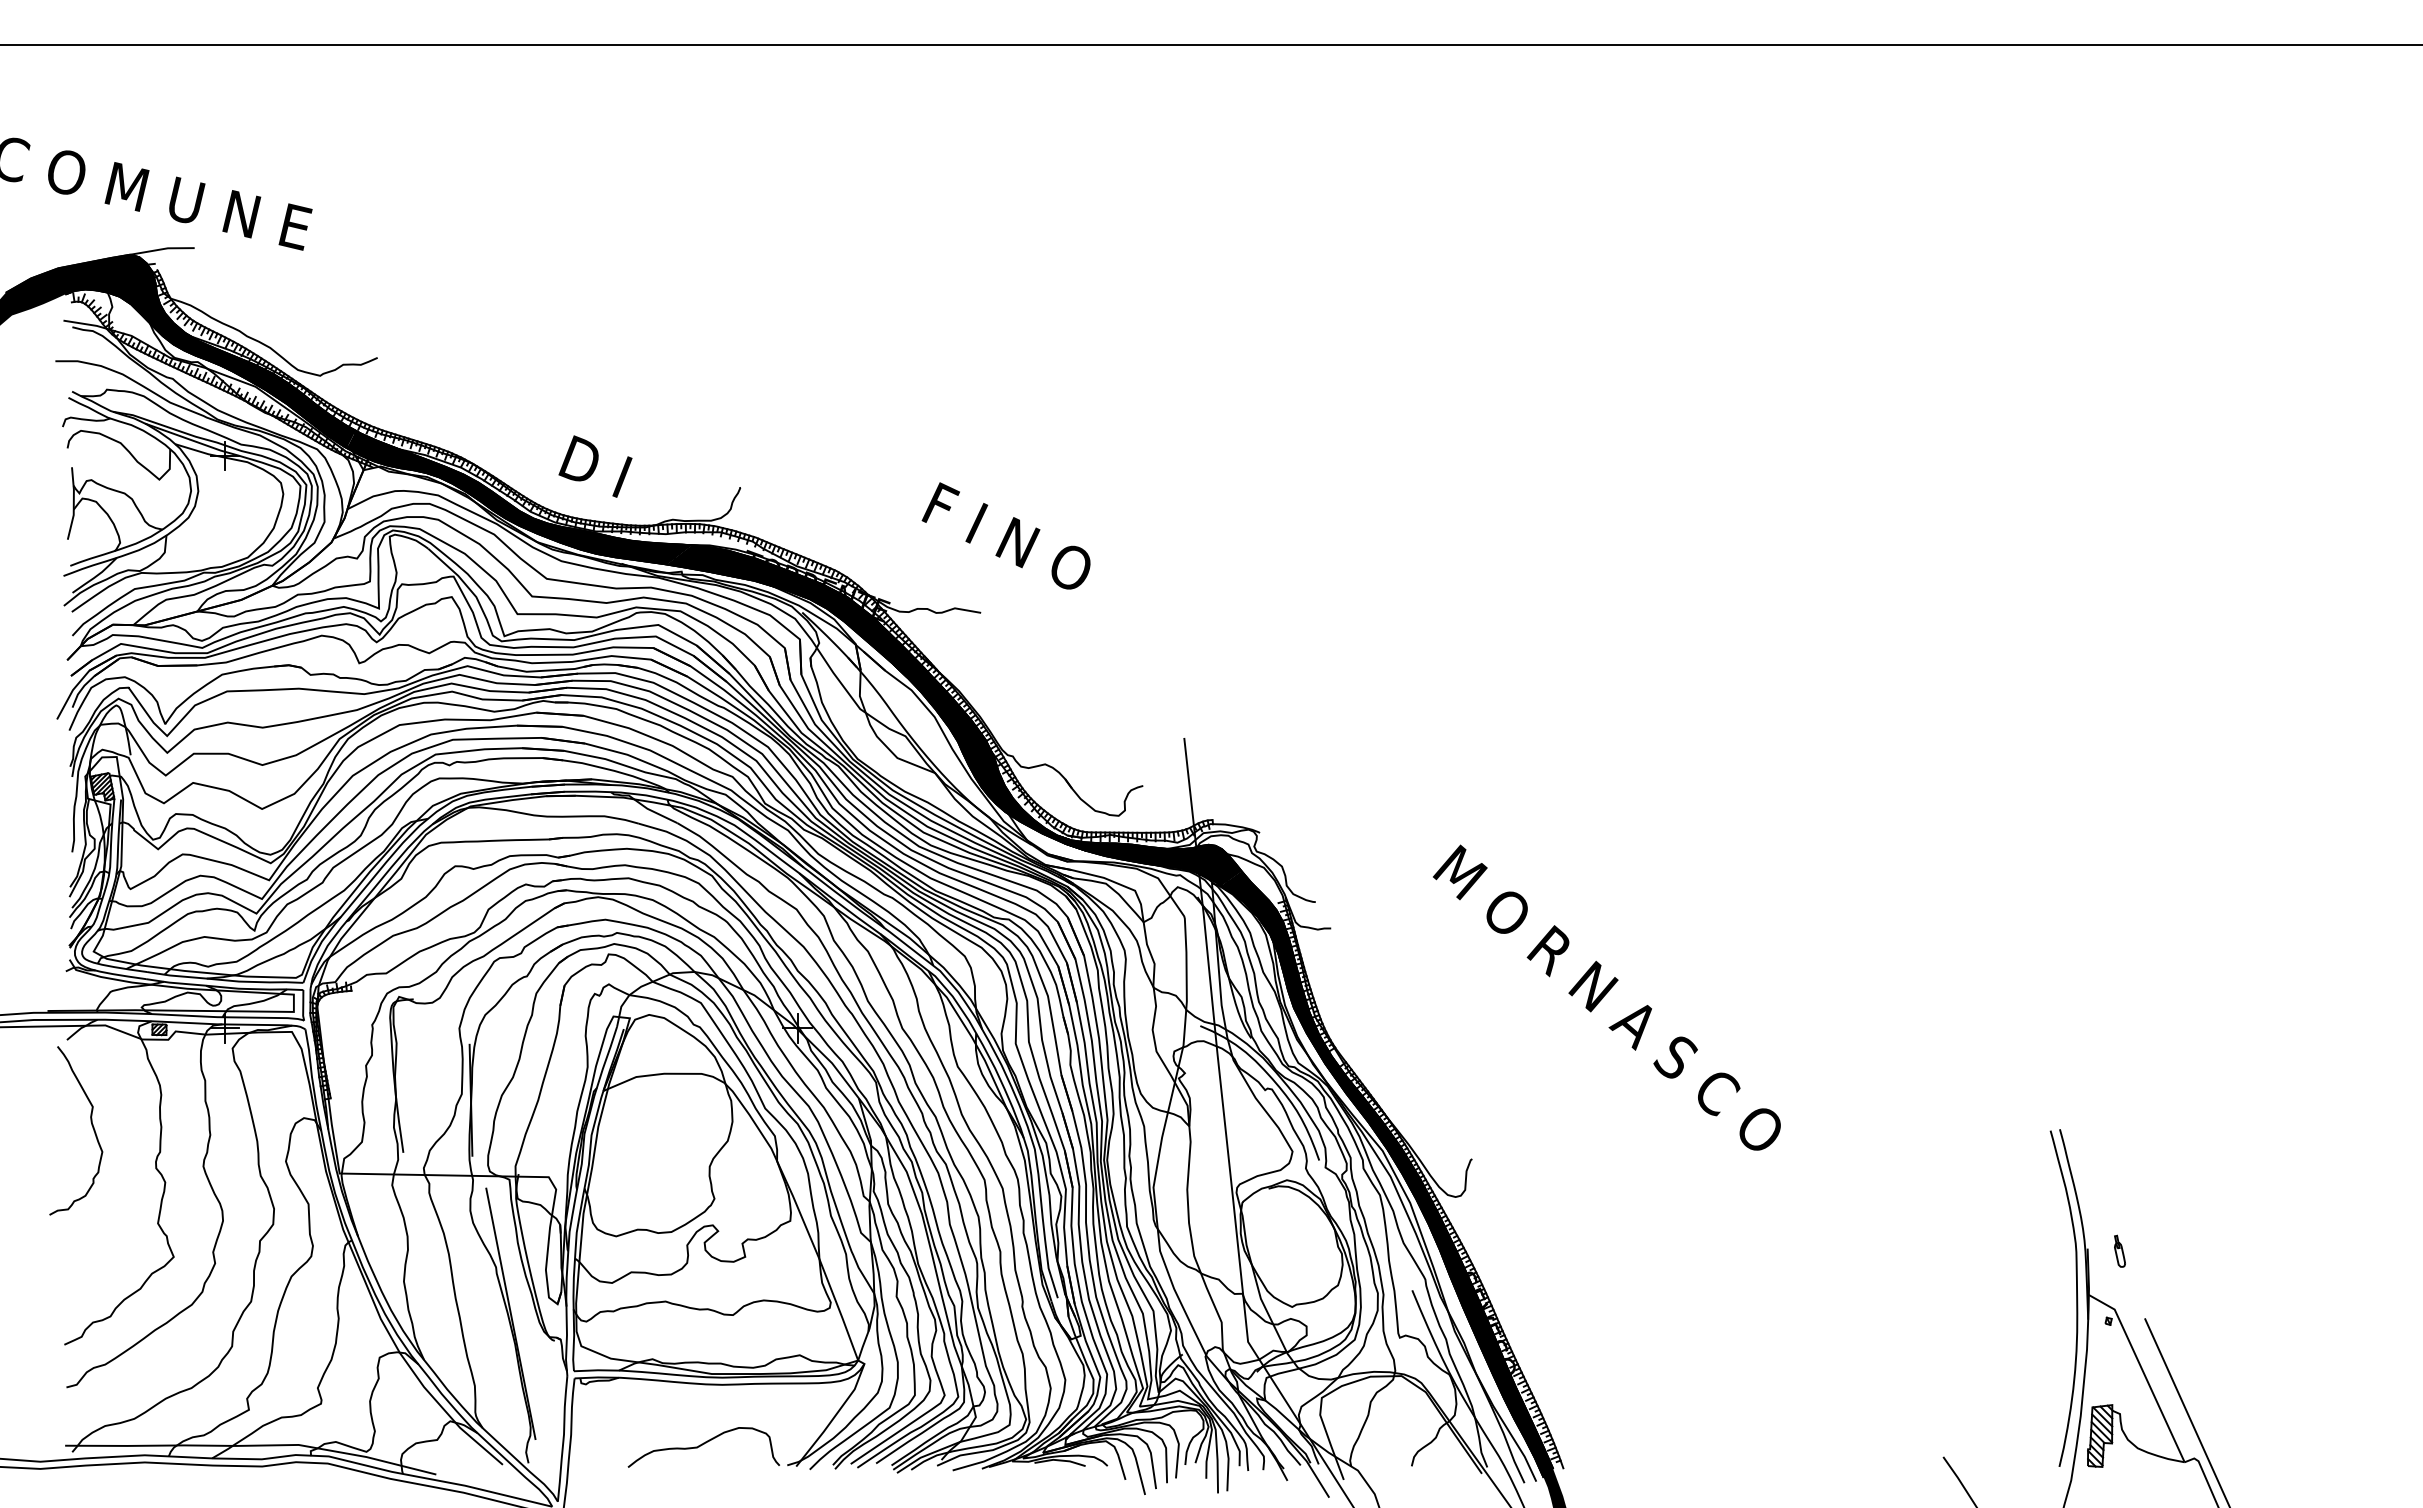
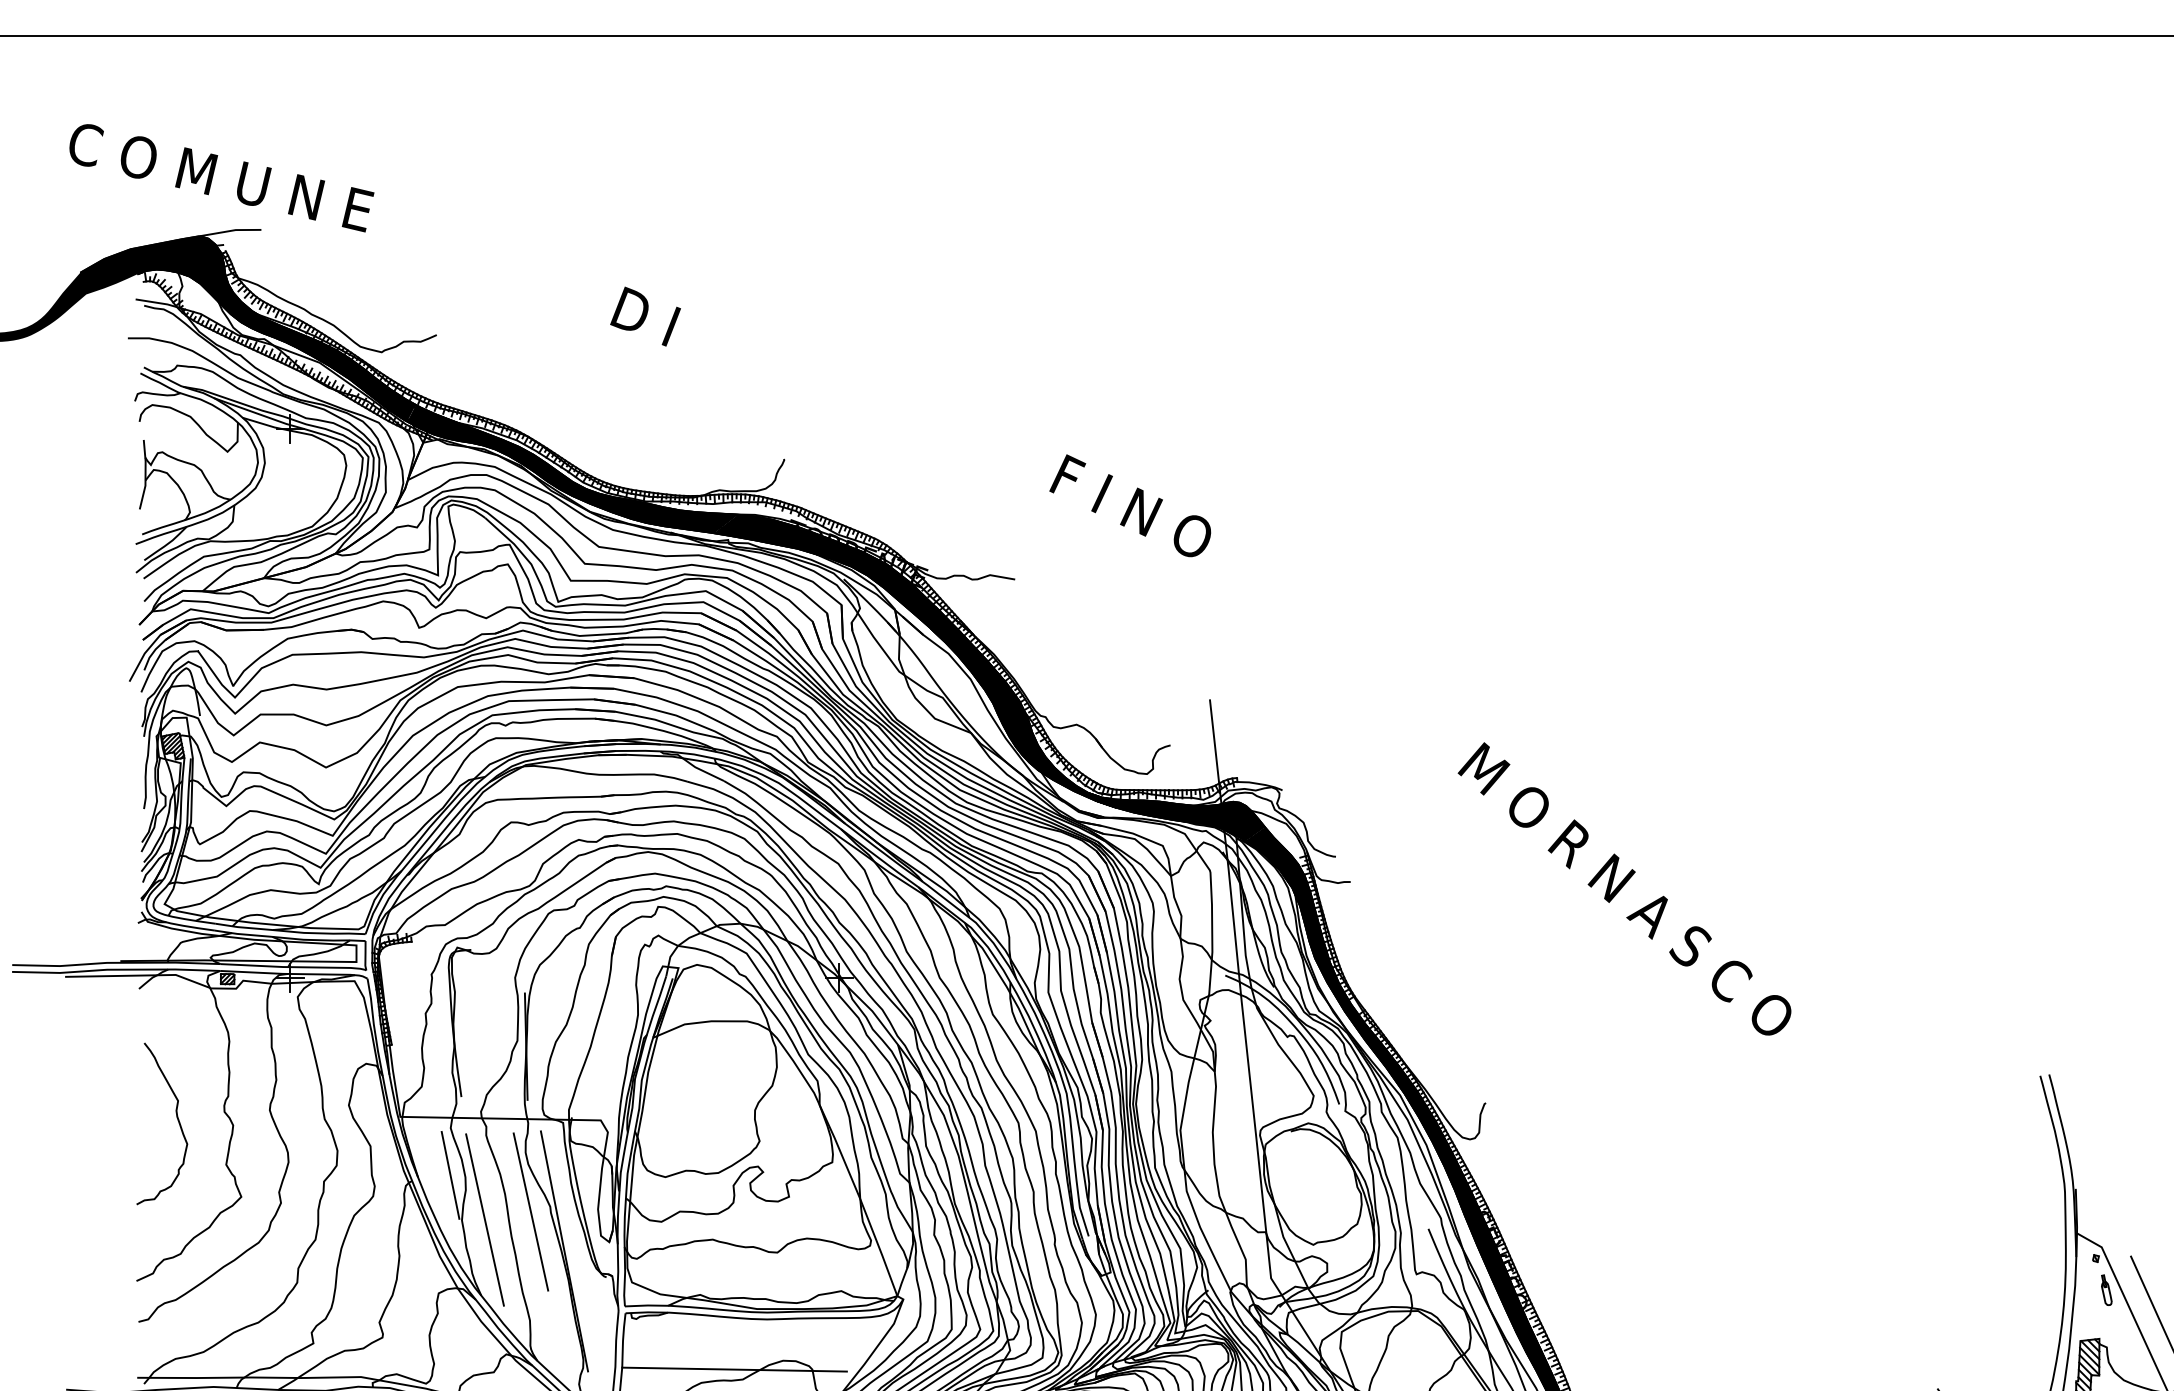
text: (595, 466) -> (645, 316), moved
text: (1005, 535) -> (1129, 505), moved
text: (1606, 997) -> (1624, 888), moved
curve: (91, 1125) -> (176, 1118), moved
line: (391, 1234) -> (450, 1175), added
part: (2119, 1250) -> (2106, 1289), moved
line: (475, 1272) -> (530, 1211), added
line: (427, 1280) -> (484, 1219), added
line: (688, 1437) -> (734, 1369), added

